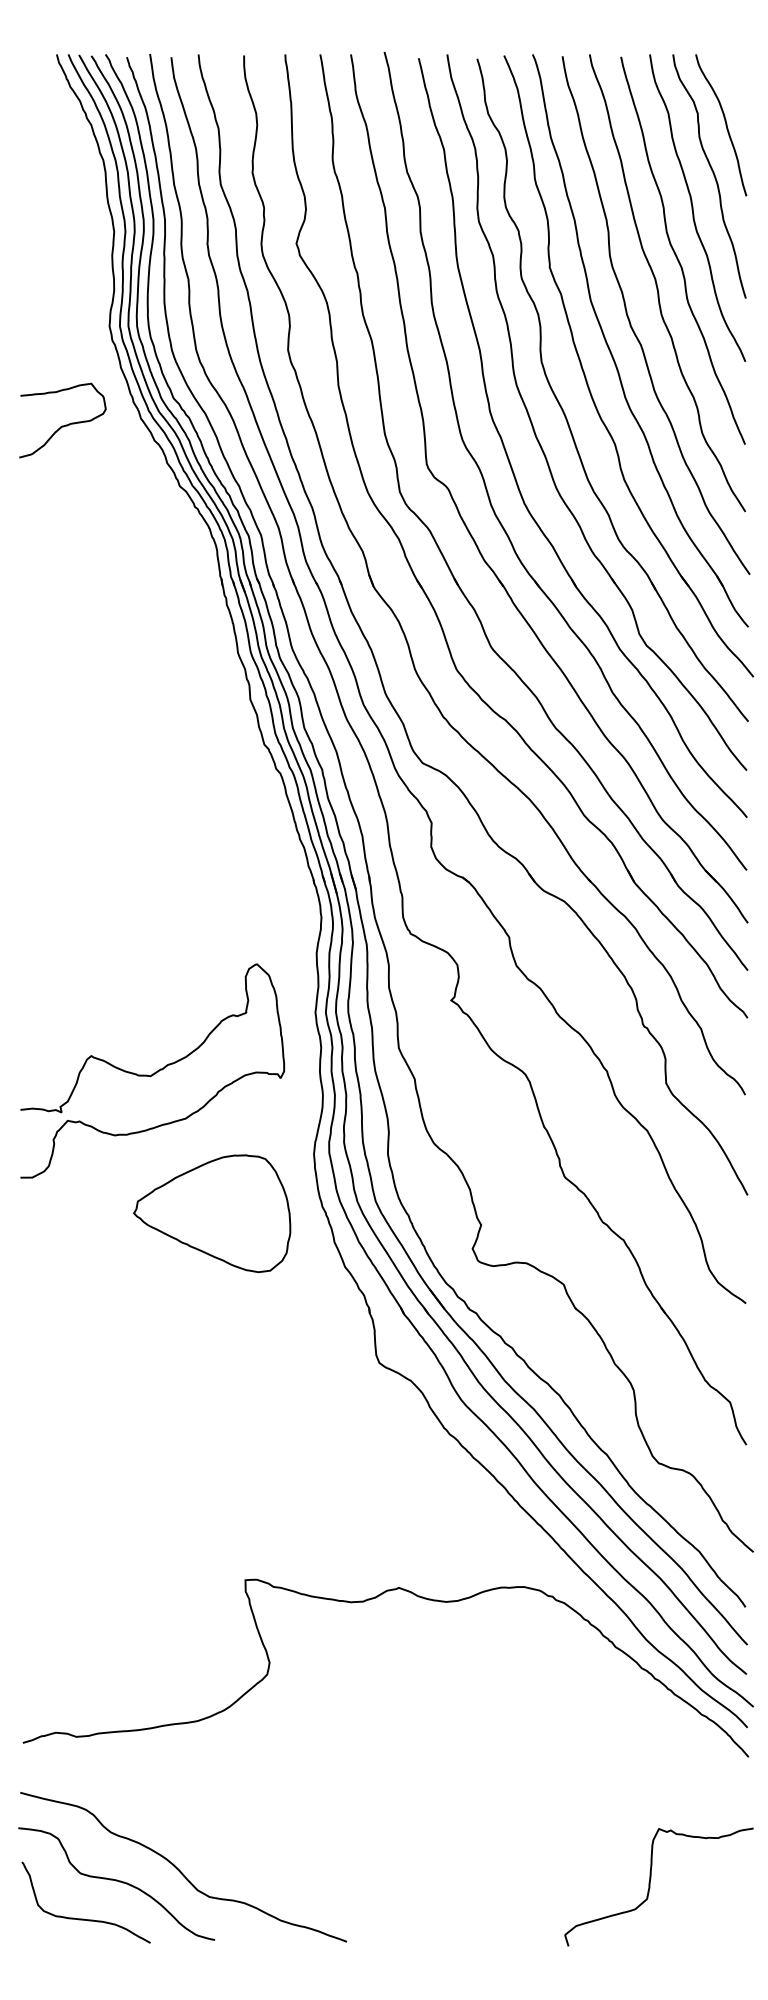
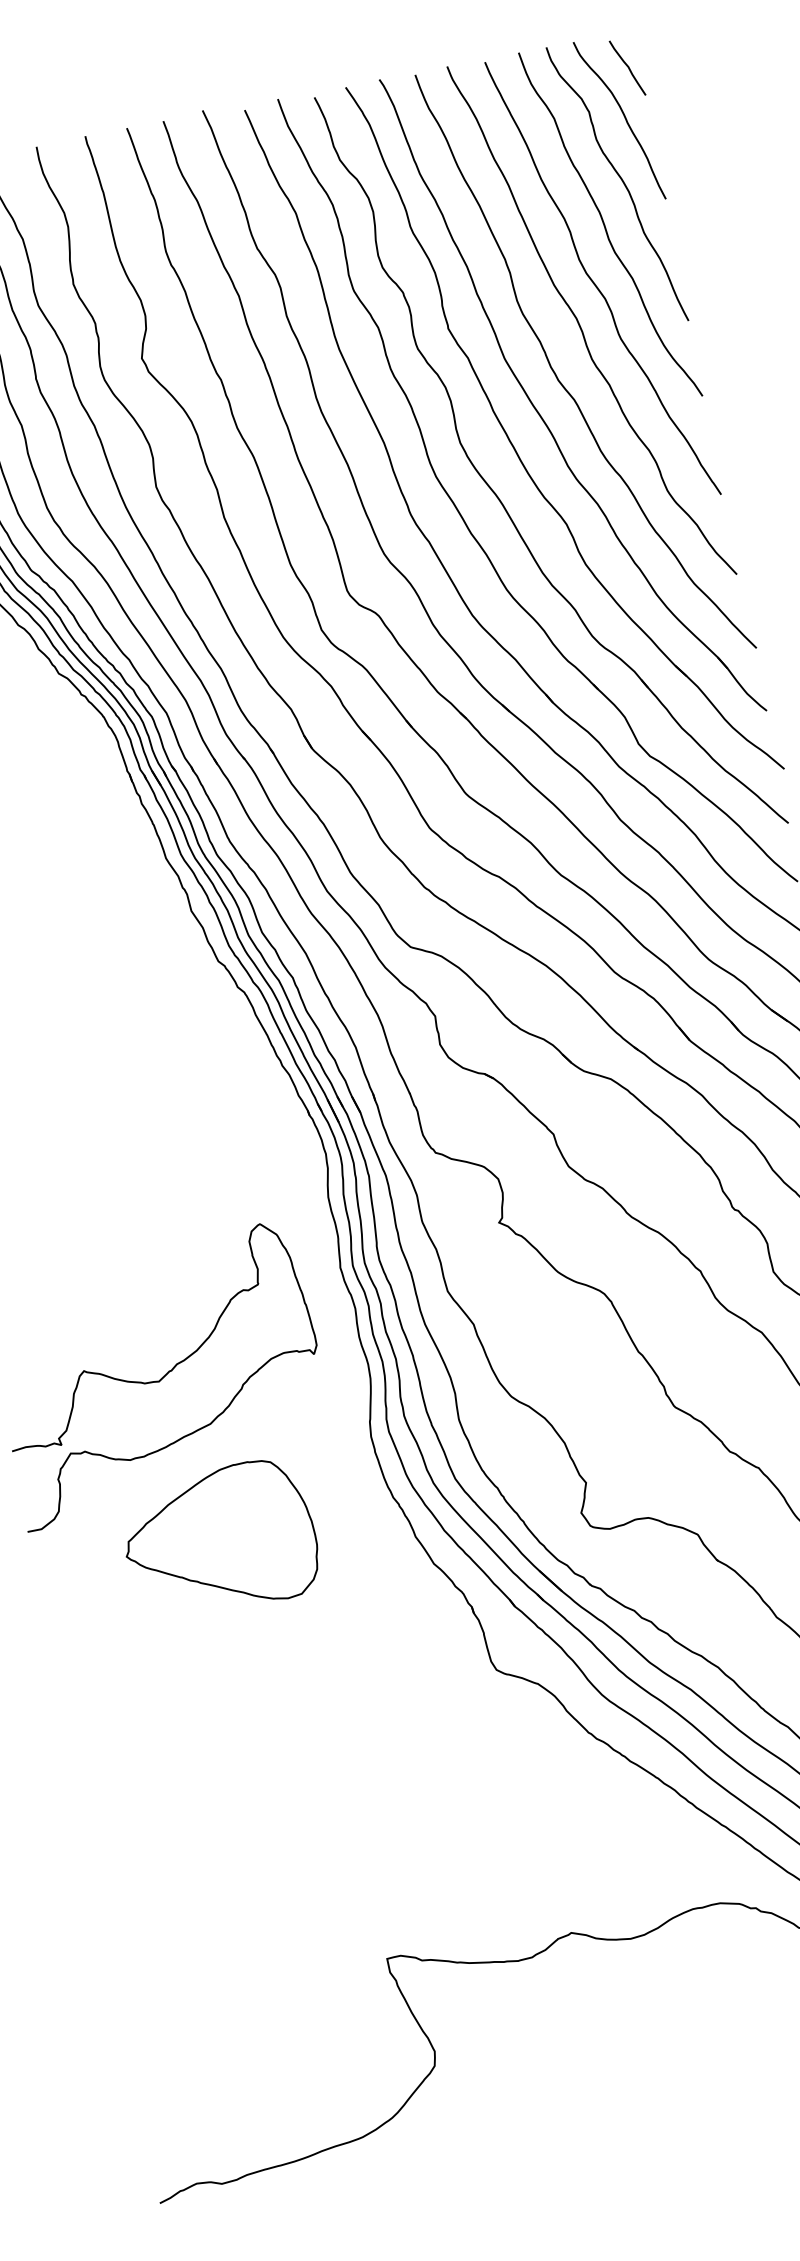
curve: (735, 83) -> (627, 67), added
part: (212, 1213) -> (220, 1539), moved

